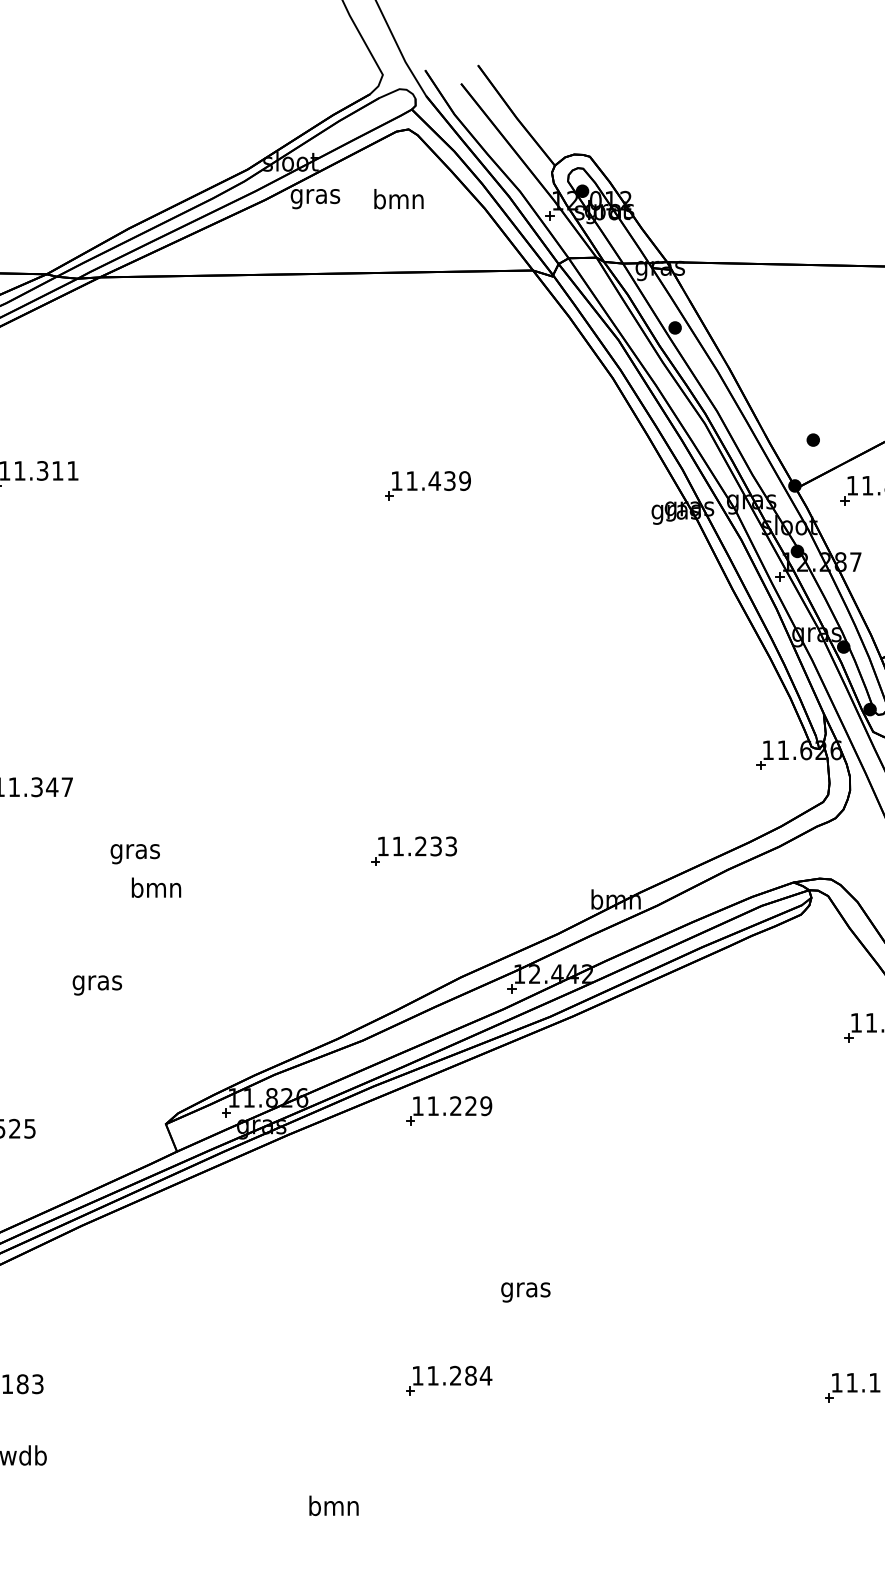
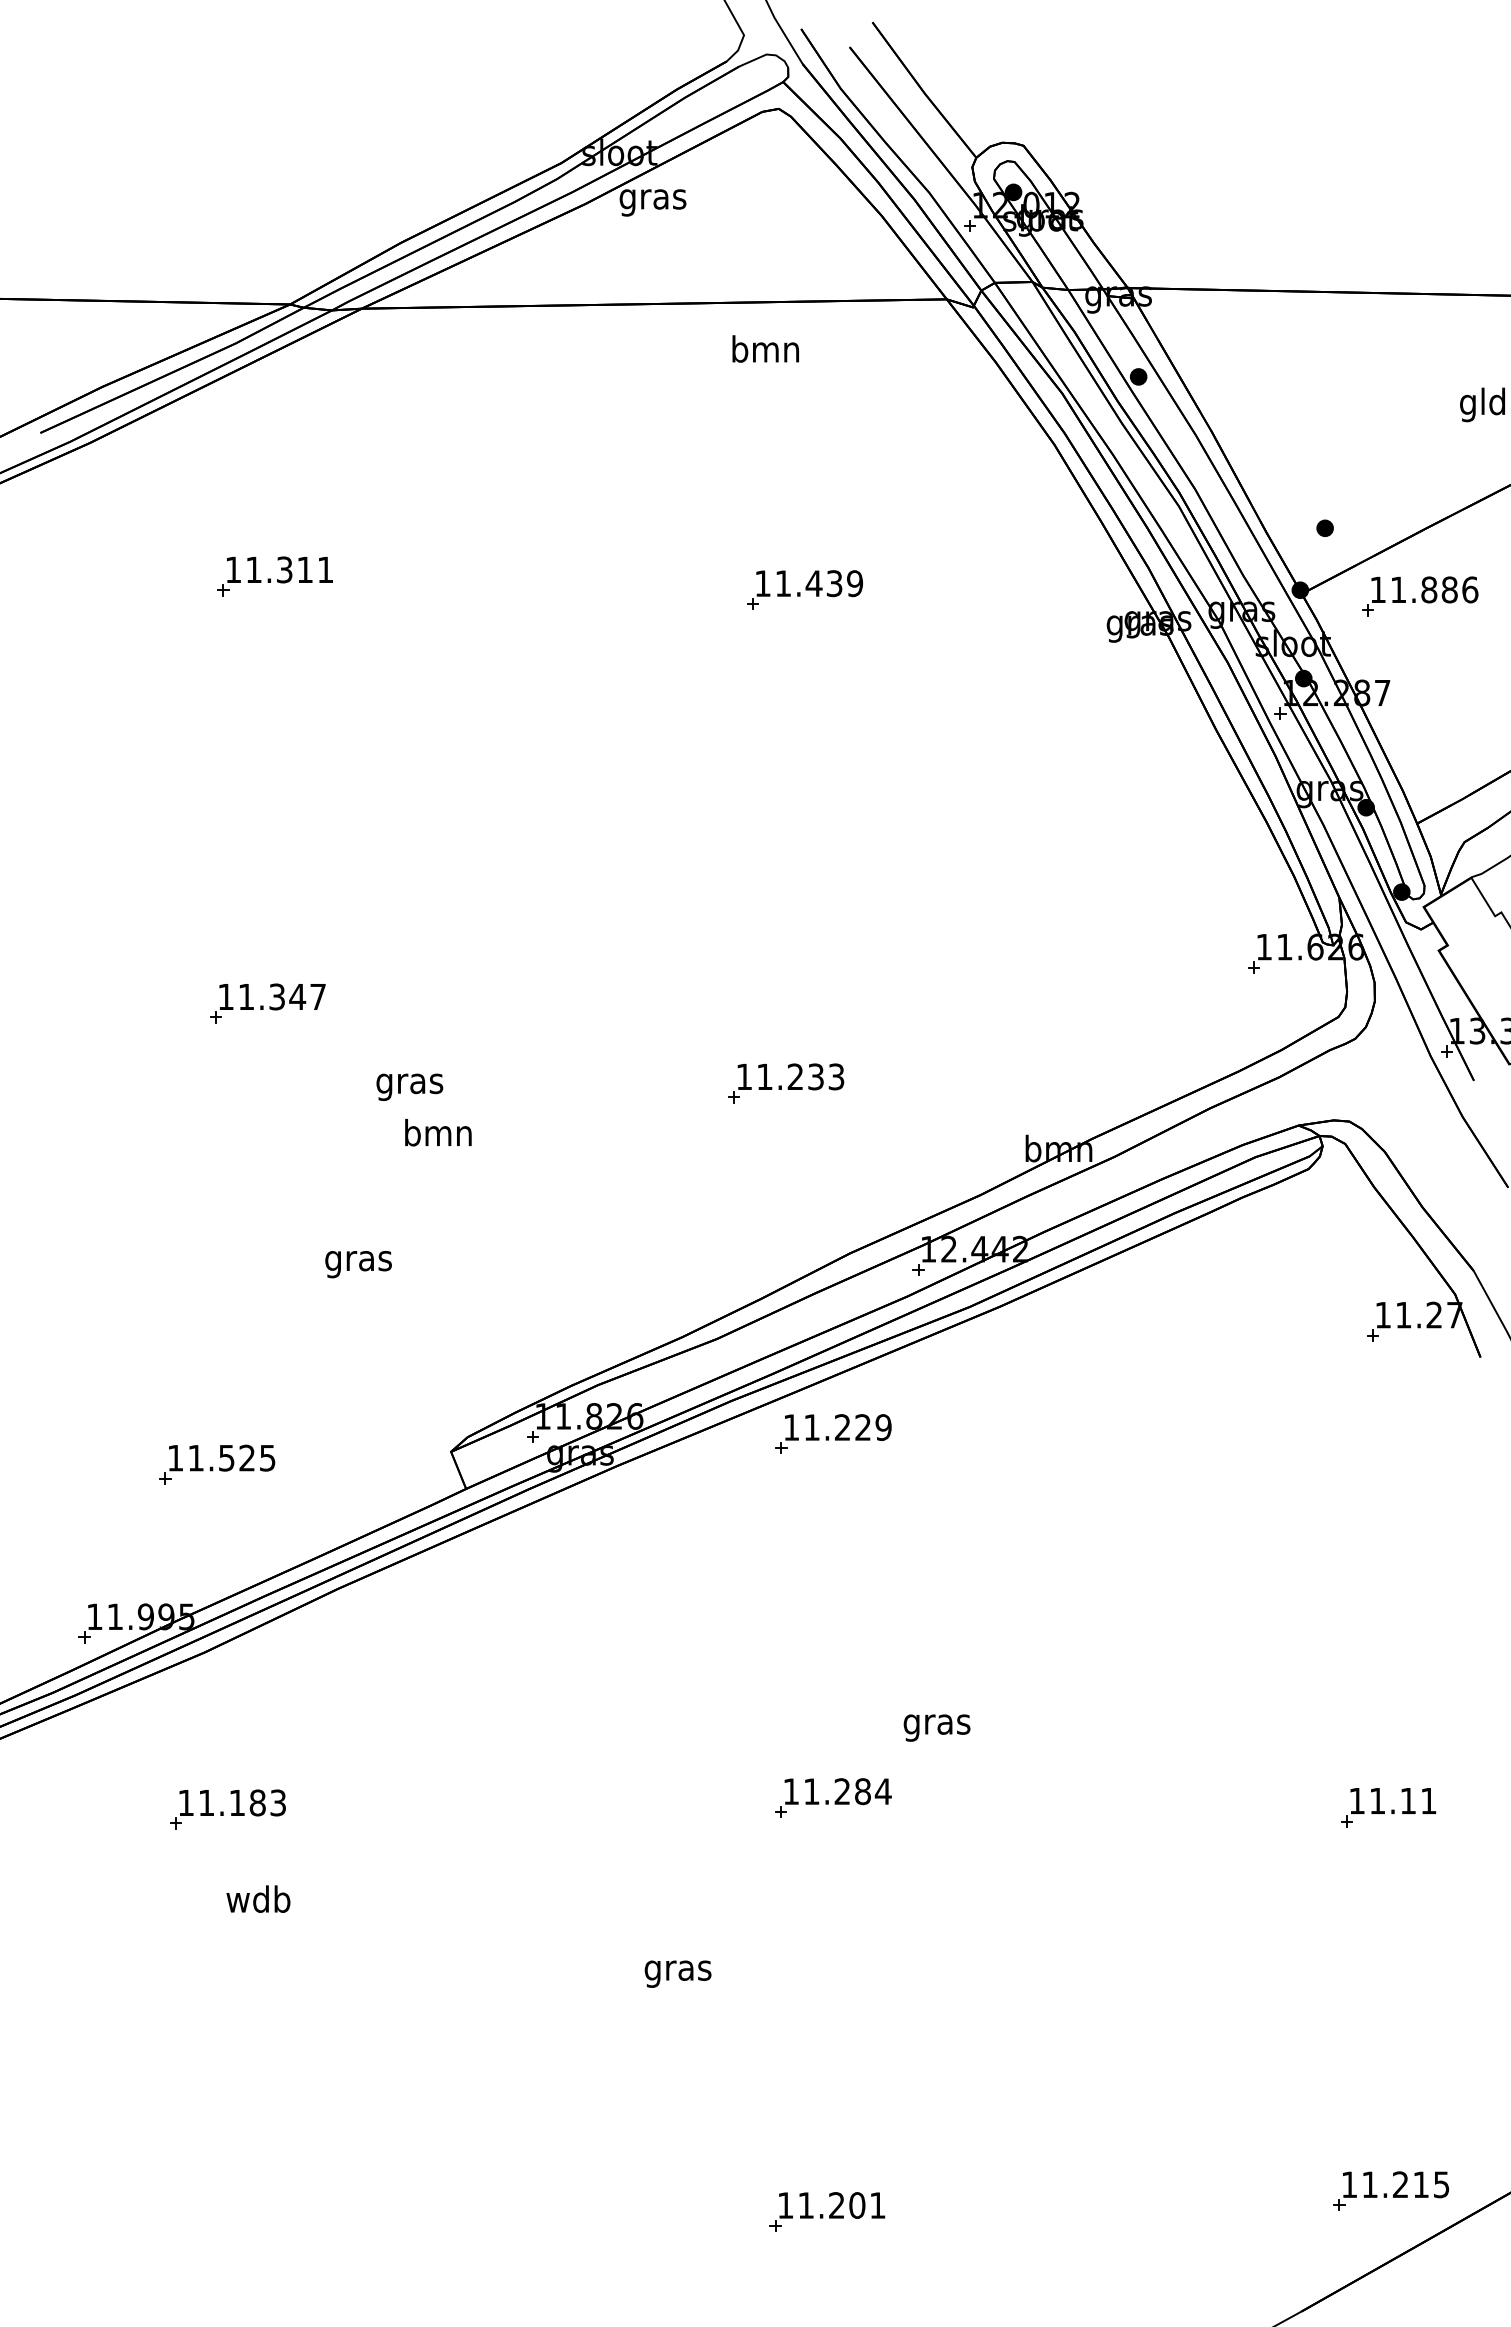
text: (398, 198) -> (765, 348), moved
text: (525, 1292) -> (936, 1727), moved
text: (333, 1508) -> (677, 1970), bmn -> gras

